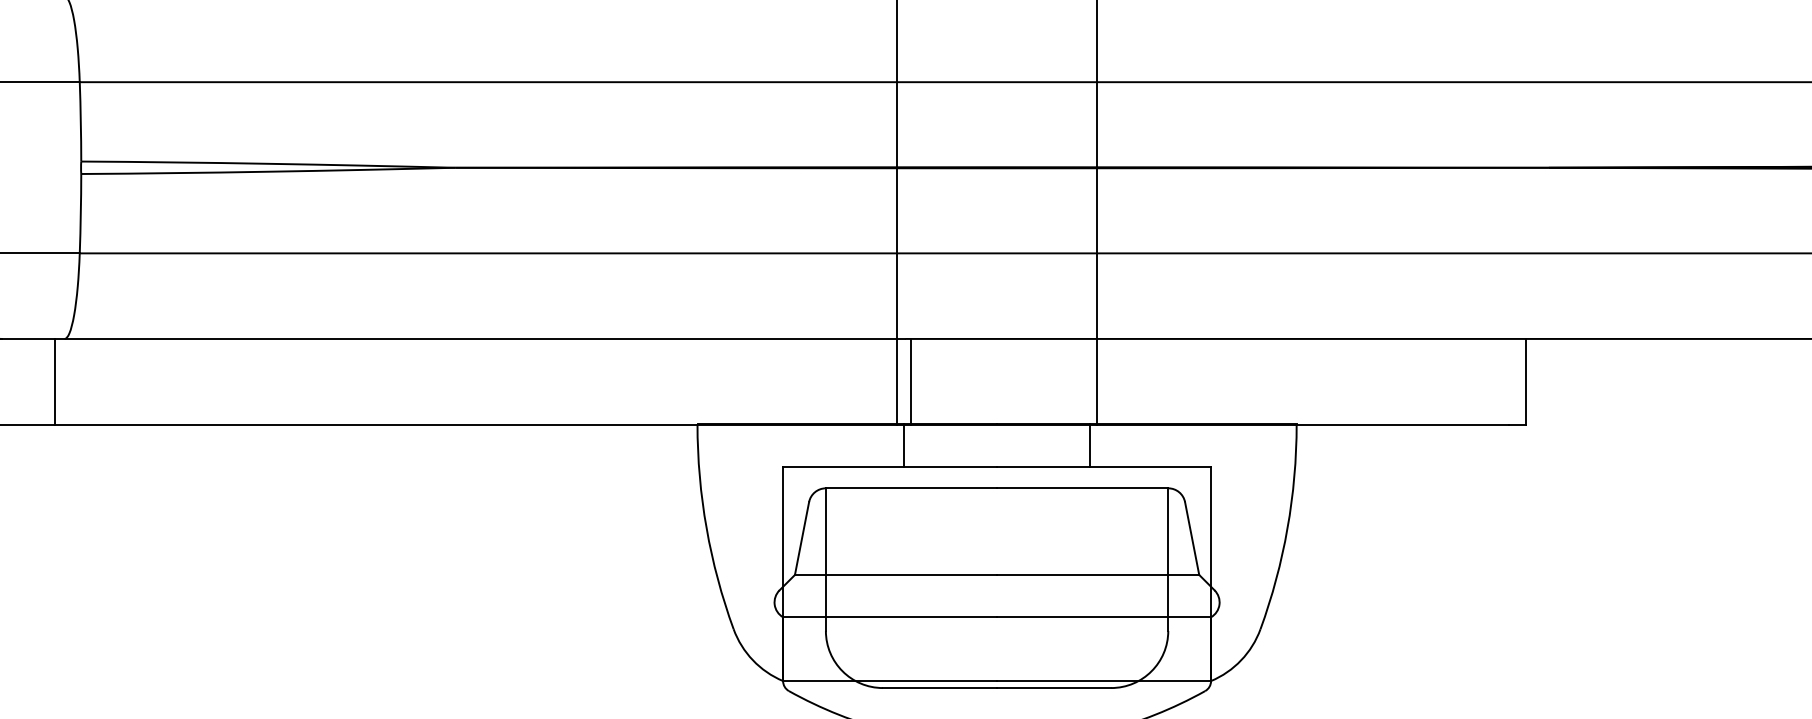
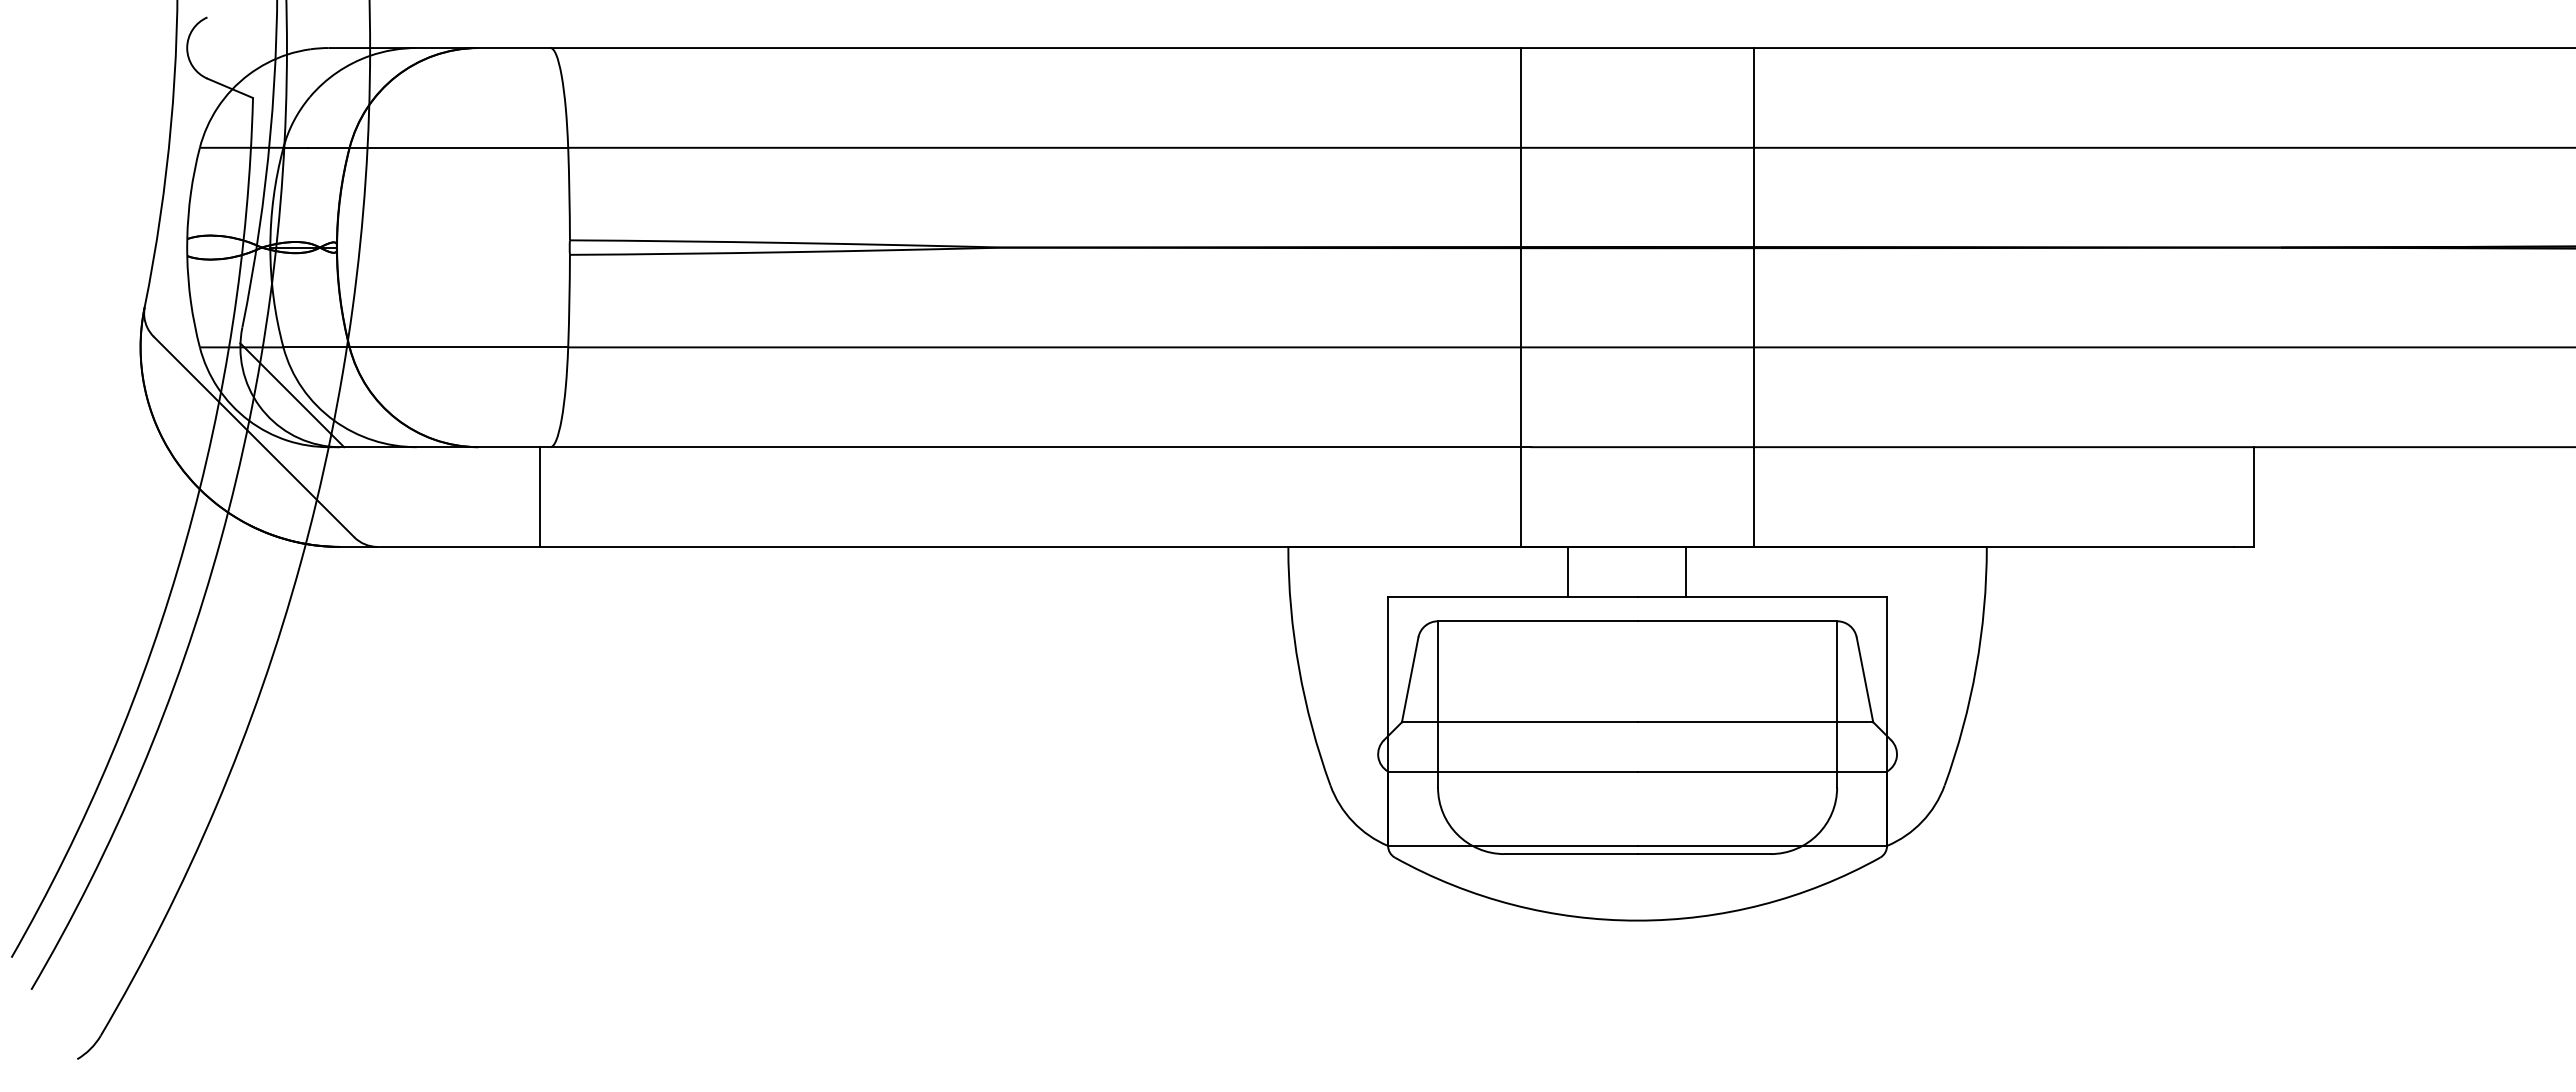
line: (911, 381) -> (1537, 496), removed
line: (904, 445) -> (1567, 571), moved
line: (1089, 445) -> (1685, 571), moved

